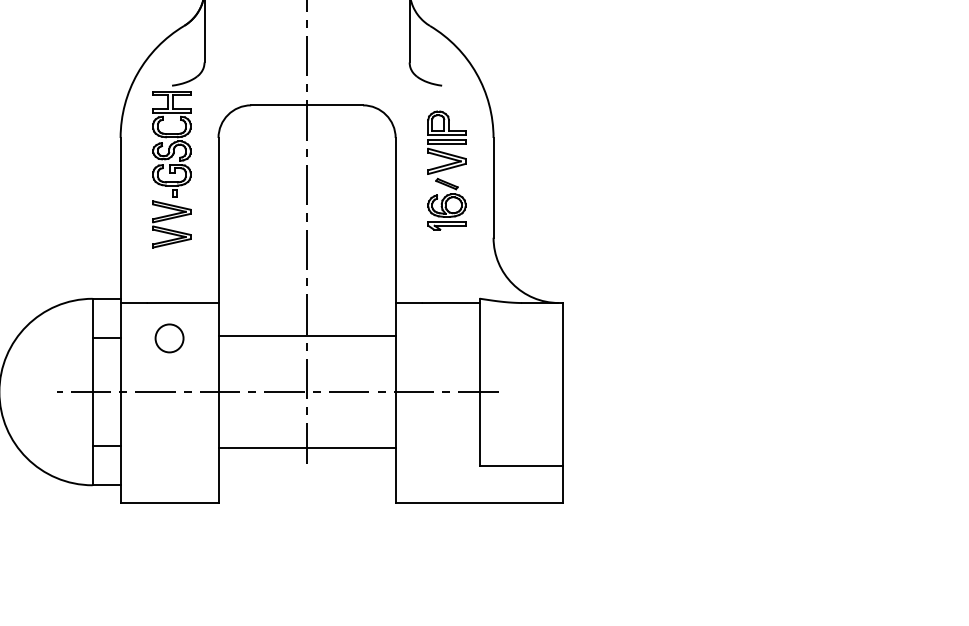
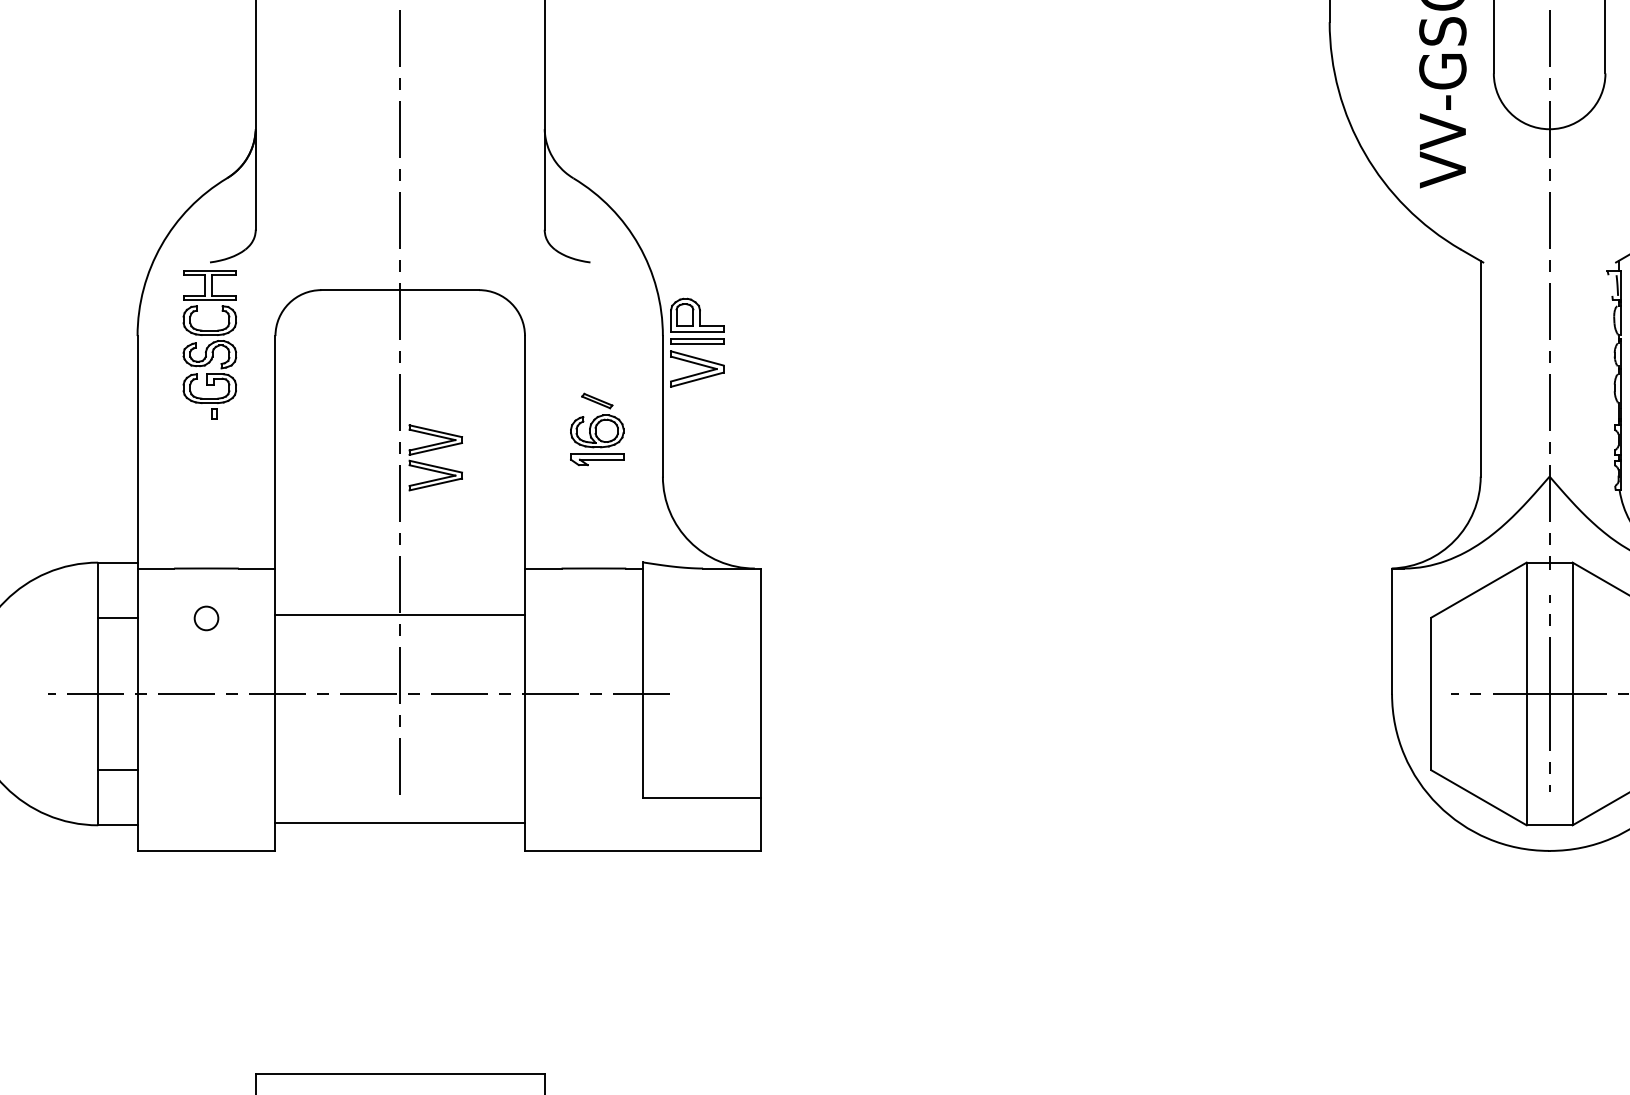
part: (447, 142) -> (697, 342), moved
part: (170, 219) -> (434, 450), moved
circle: (169, 338) -> (206, 618), size x0.6
line: (307, 447) -> (400, 822), moved

